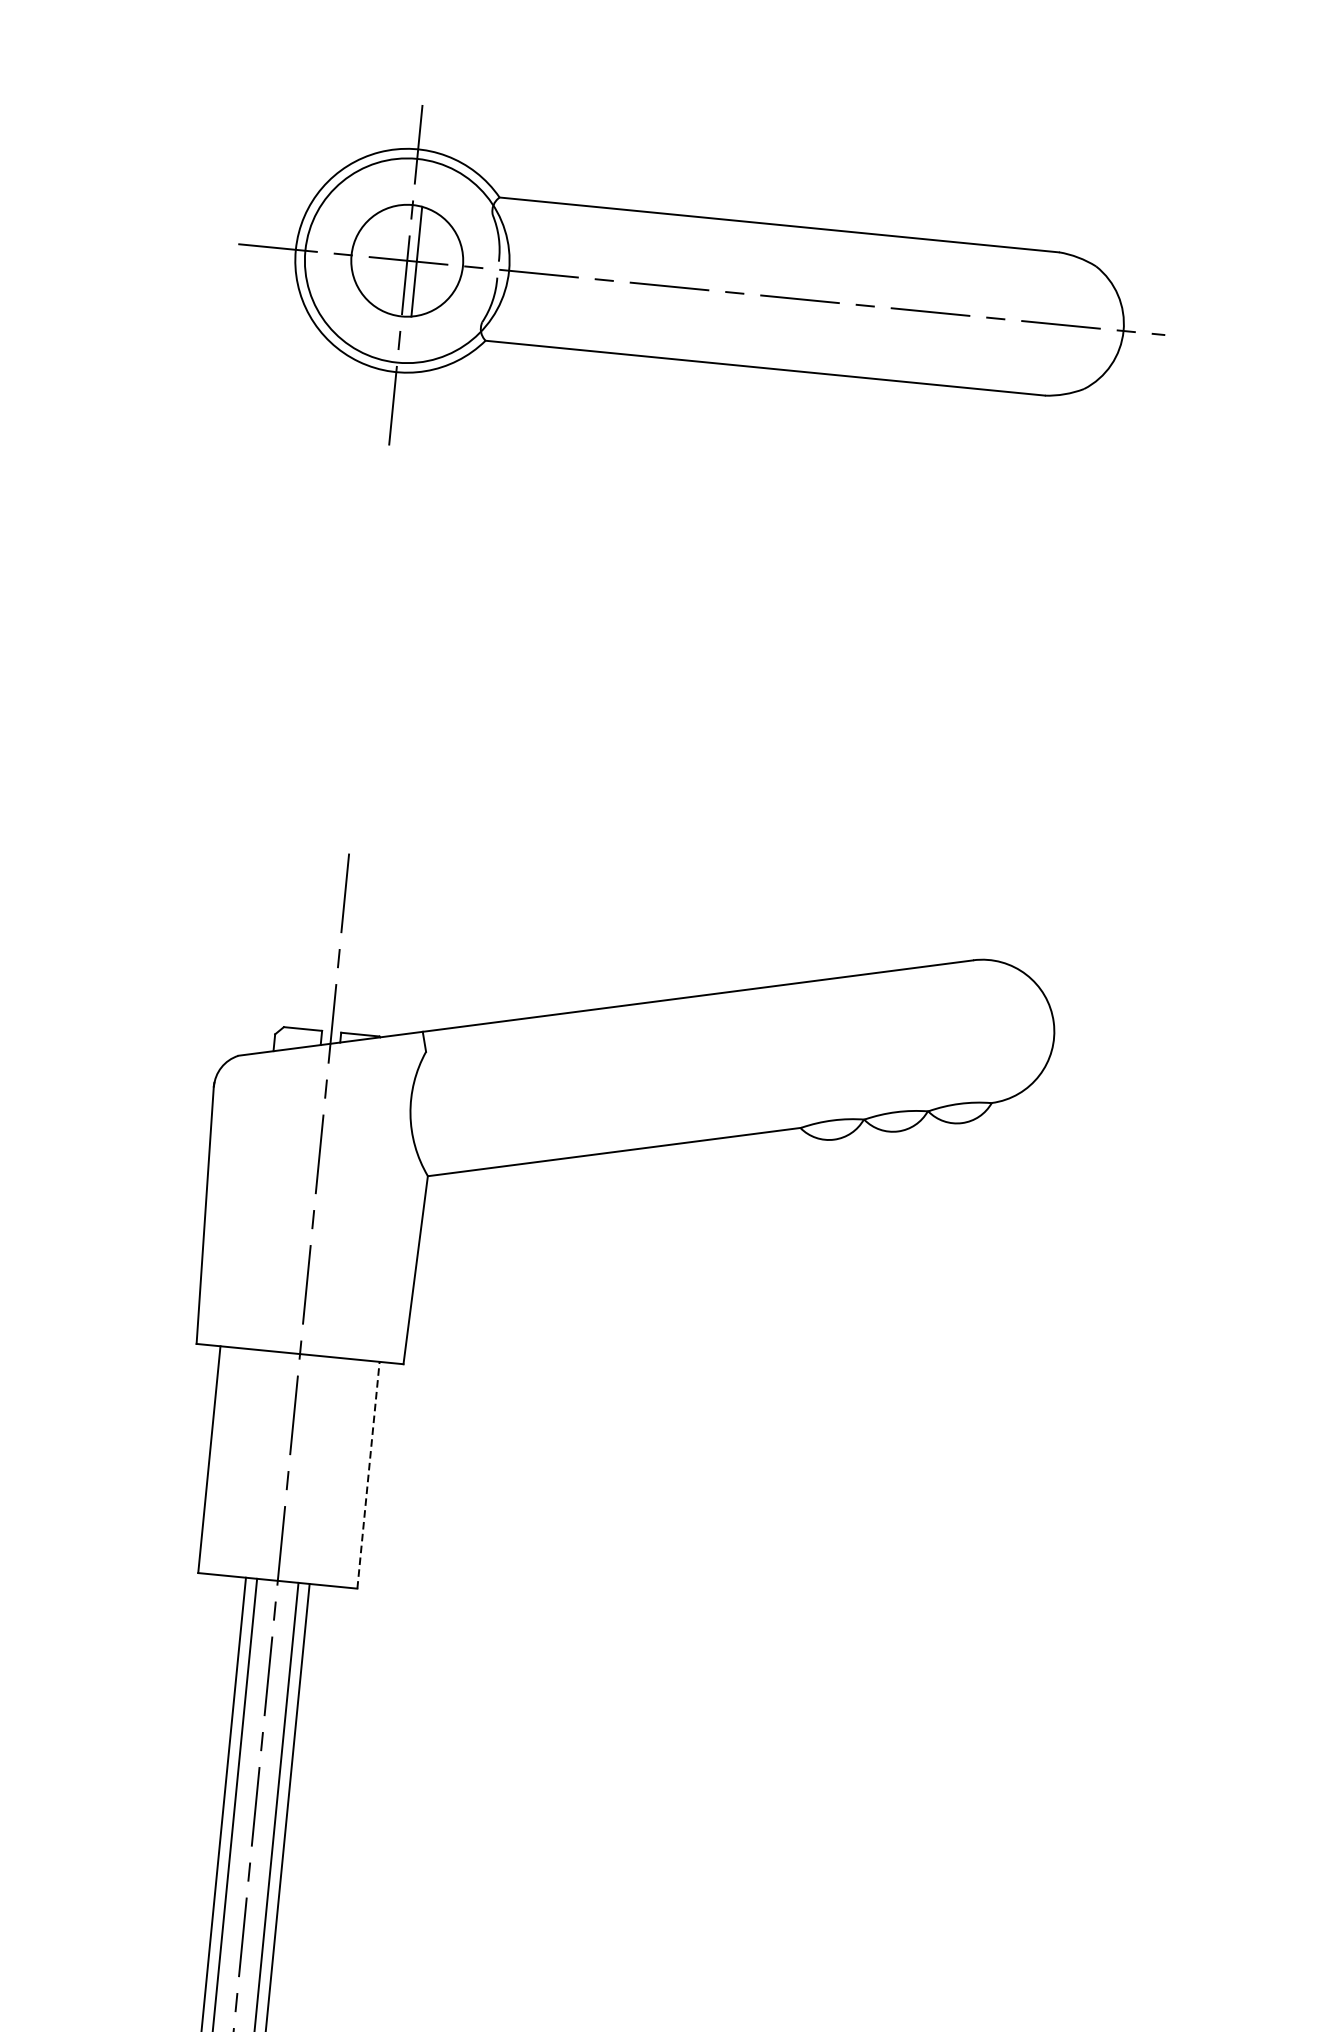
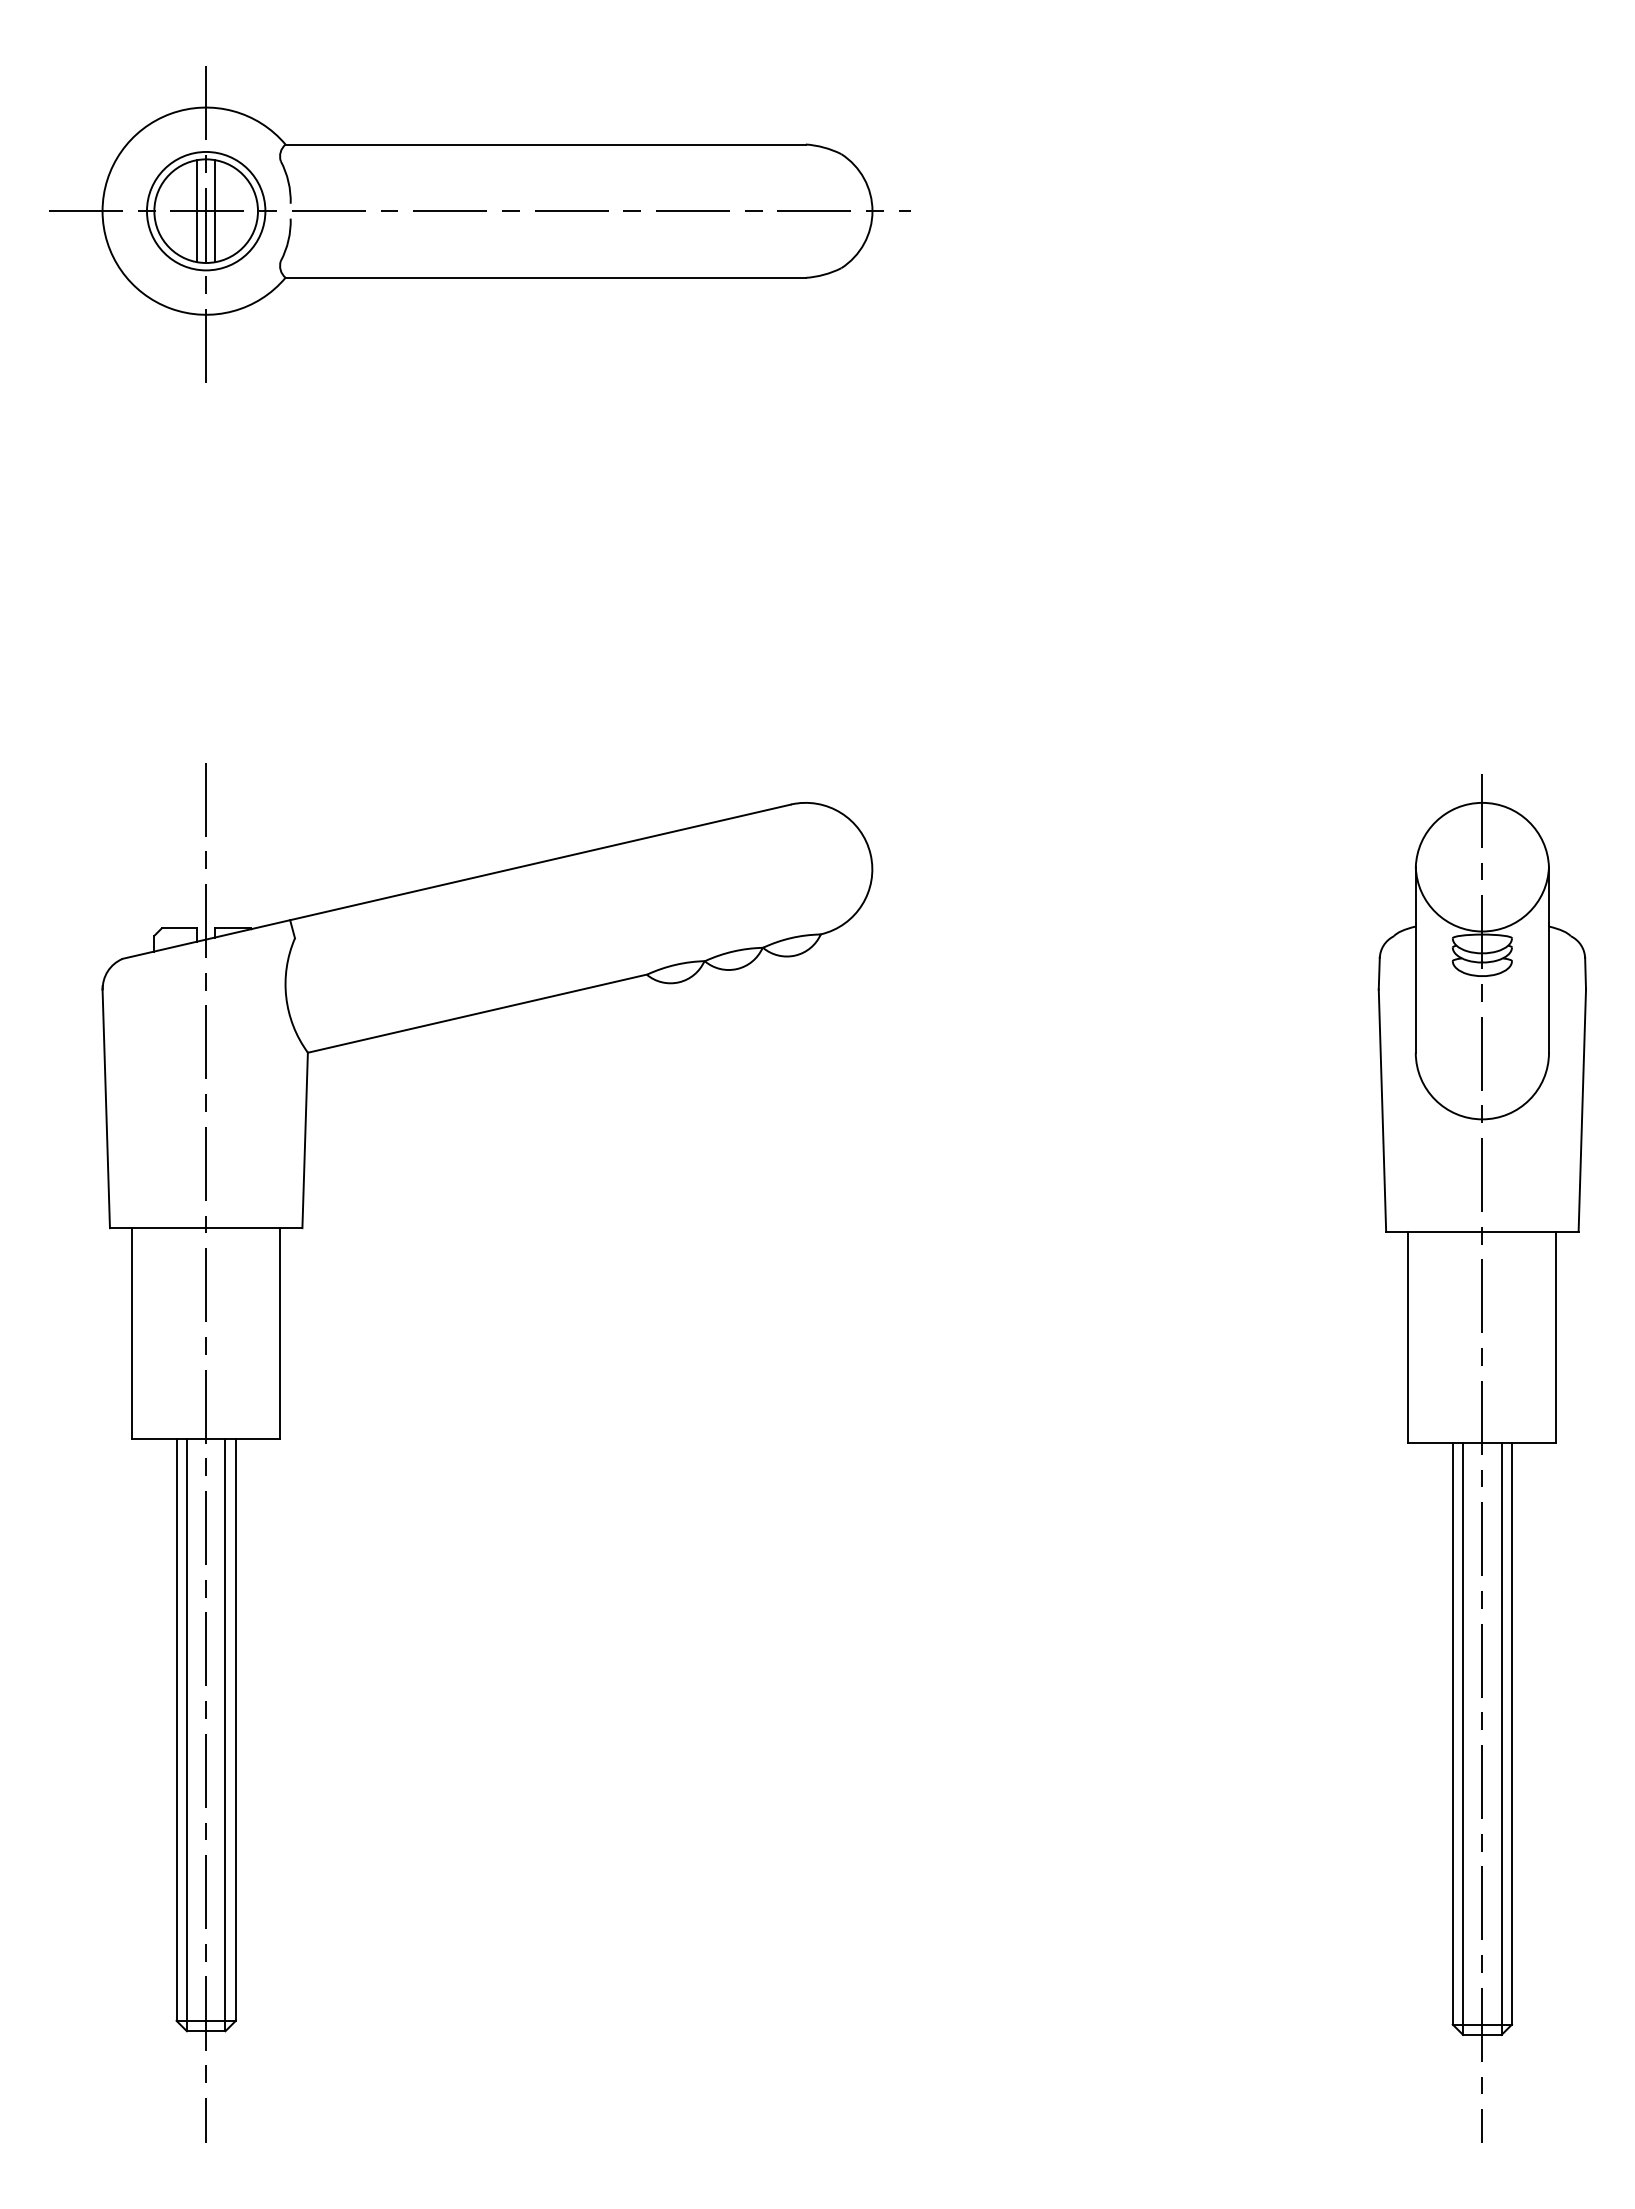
circle: (406, 259) -> (205, 210), size x0.62
line: (397, 260) -> (197, 211), added
line: (368, 1475) -> (280, 1333), dashed -> solid

